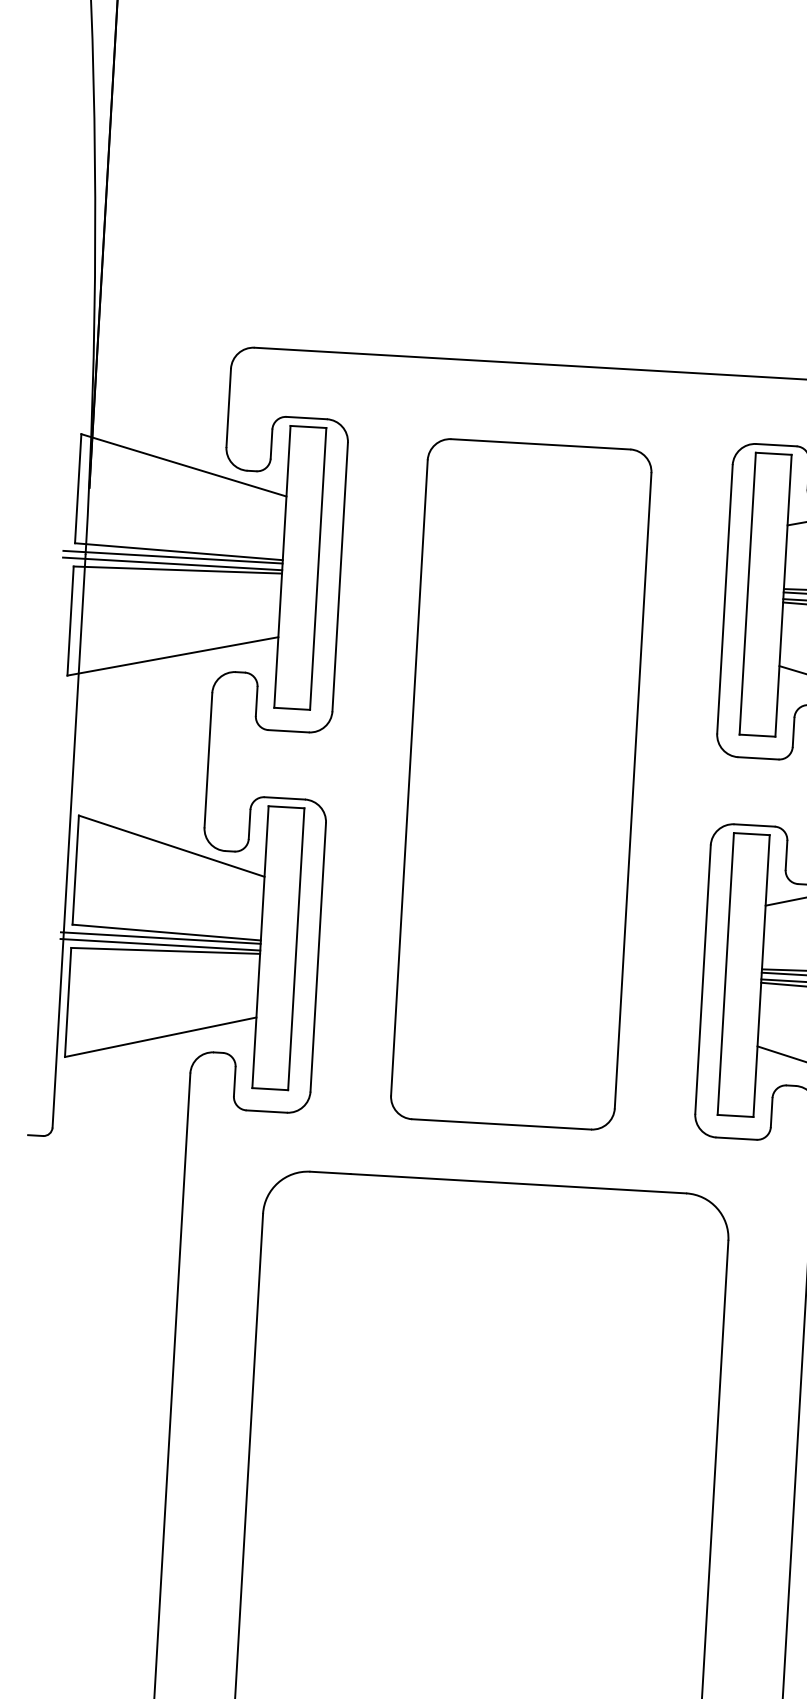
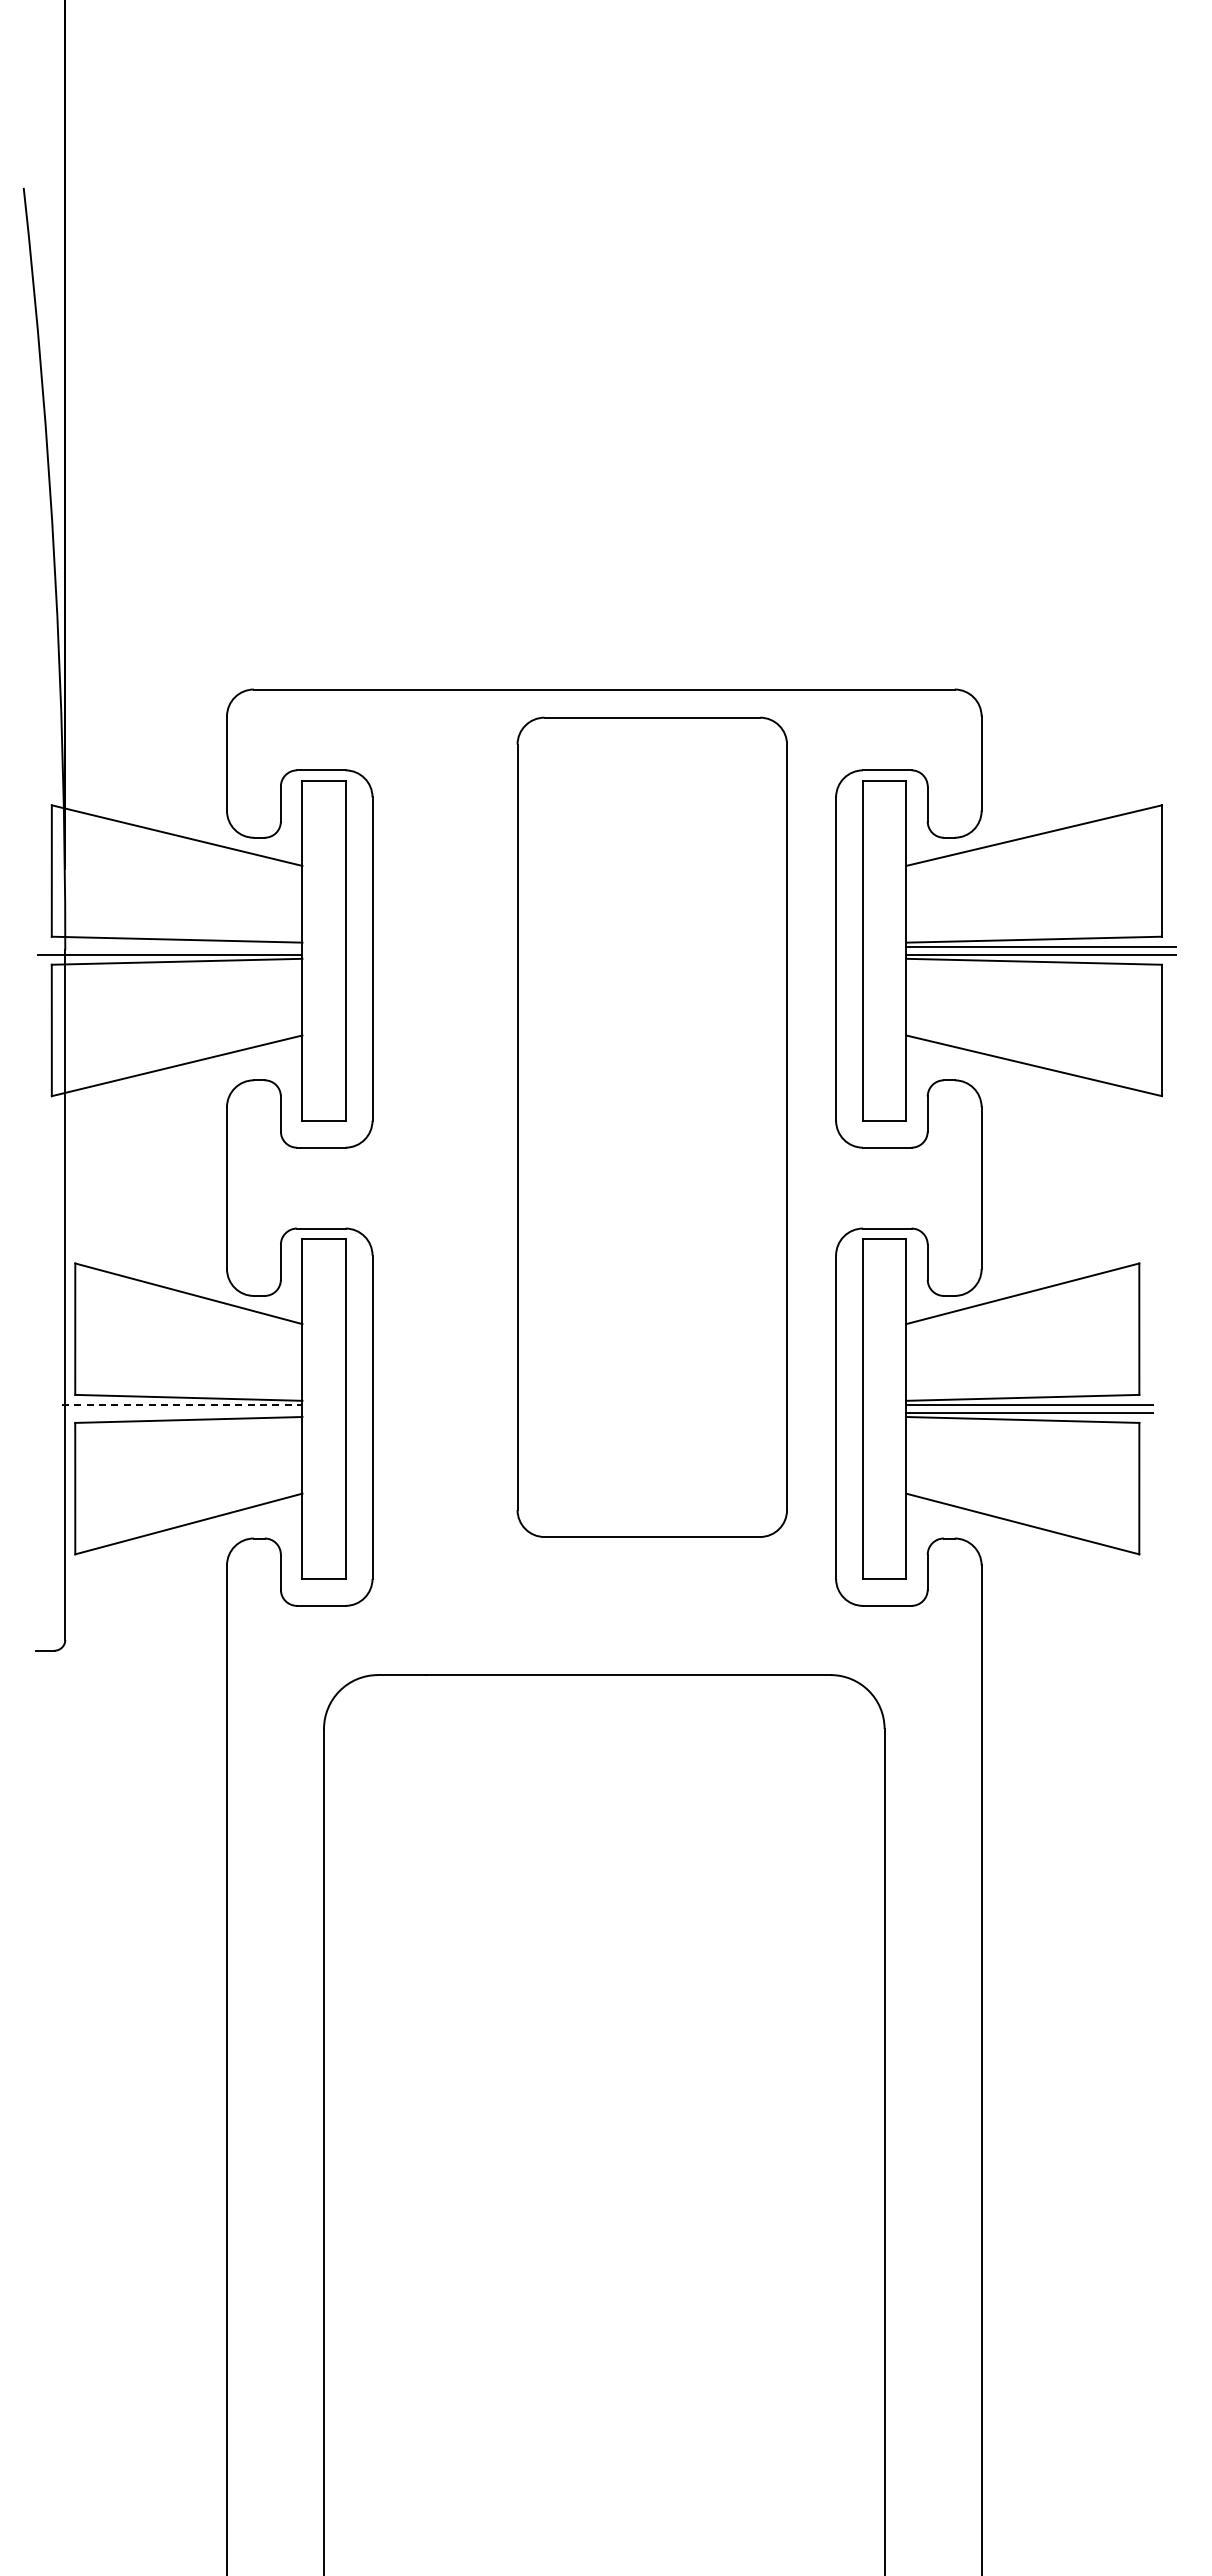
line: (173, 557) -> (170, 946), removed
part: (520, 783) -> (651, 1126), moved
line: (161, 937) -> (182, 1404), solid -> dashed
line: (159, 944) -> (181, 1412), removed

